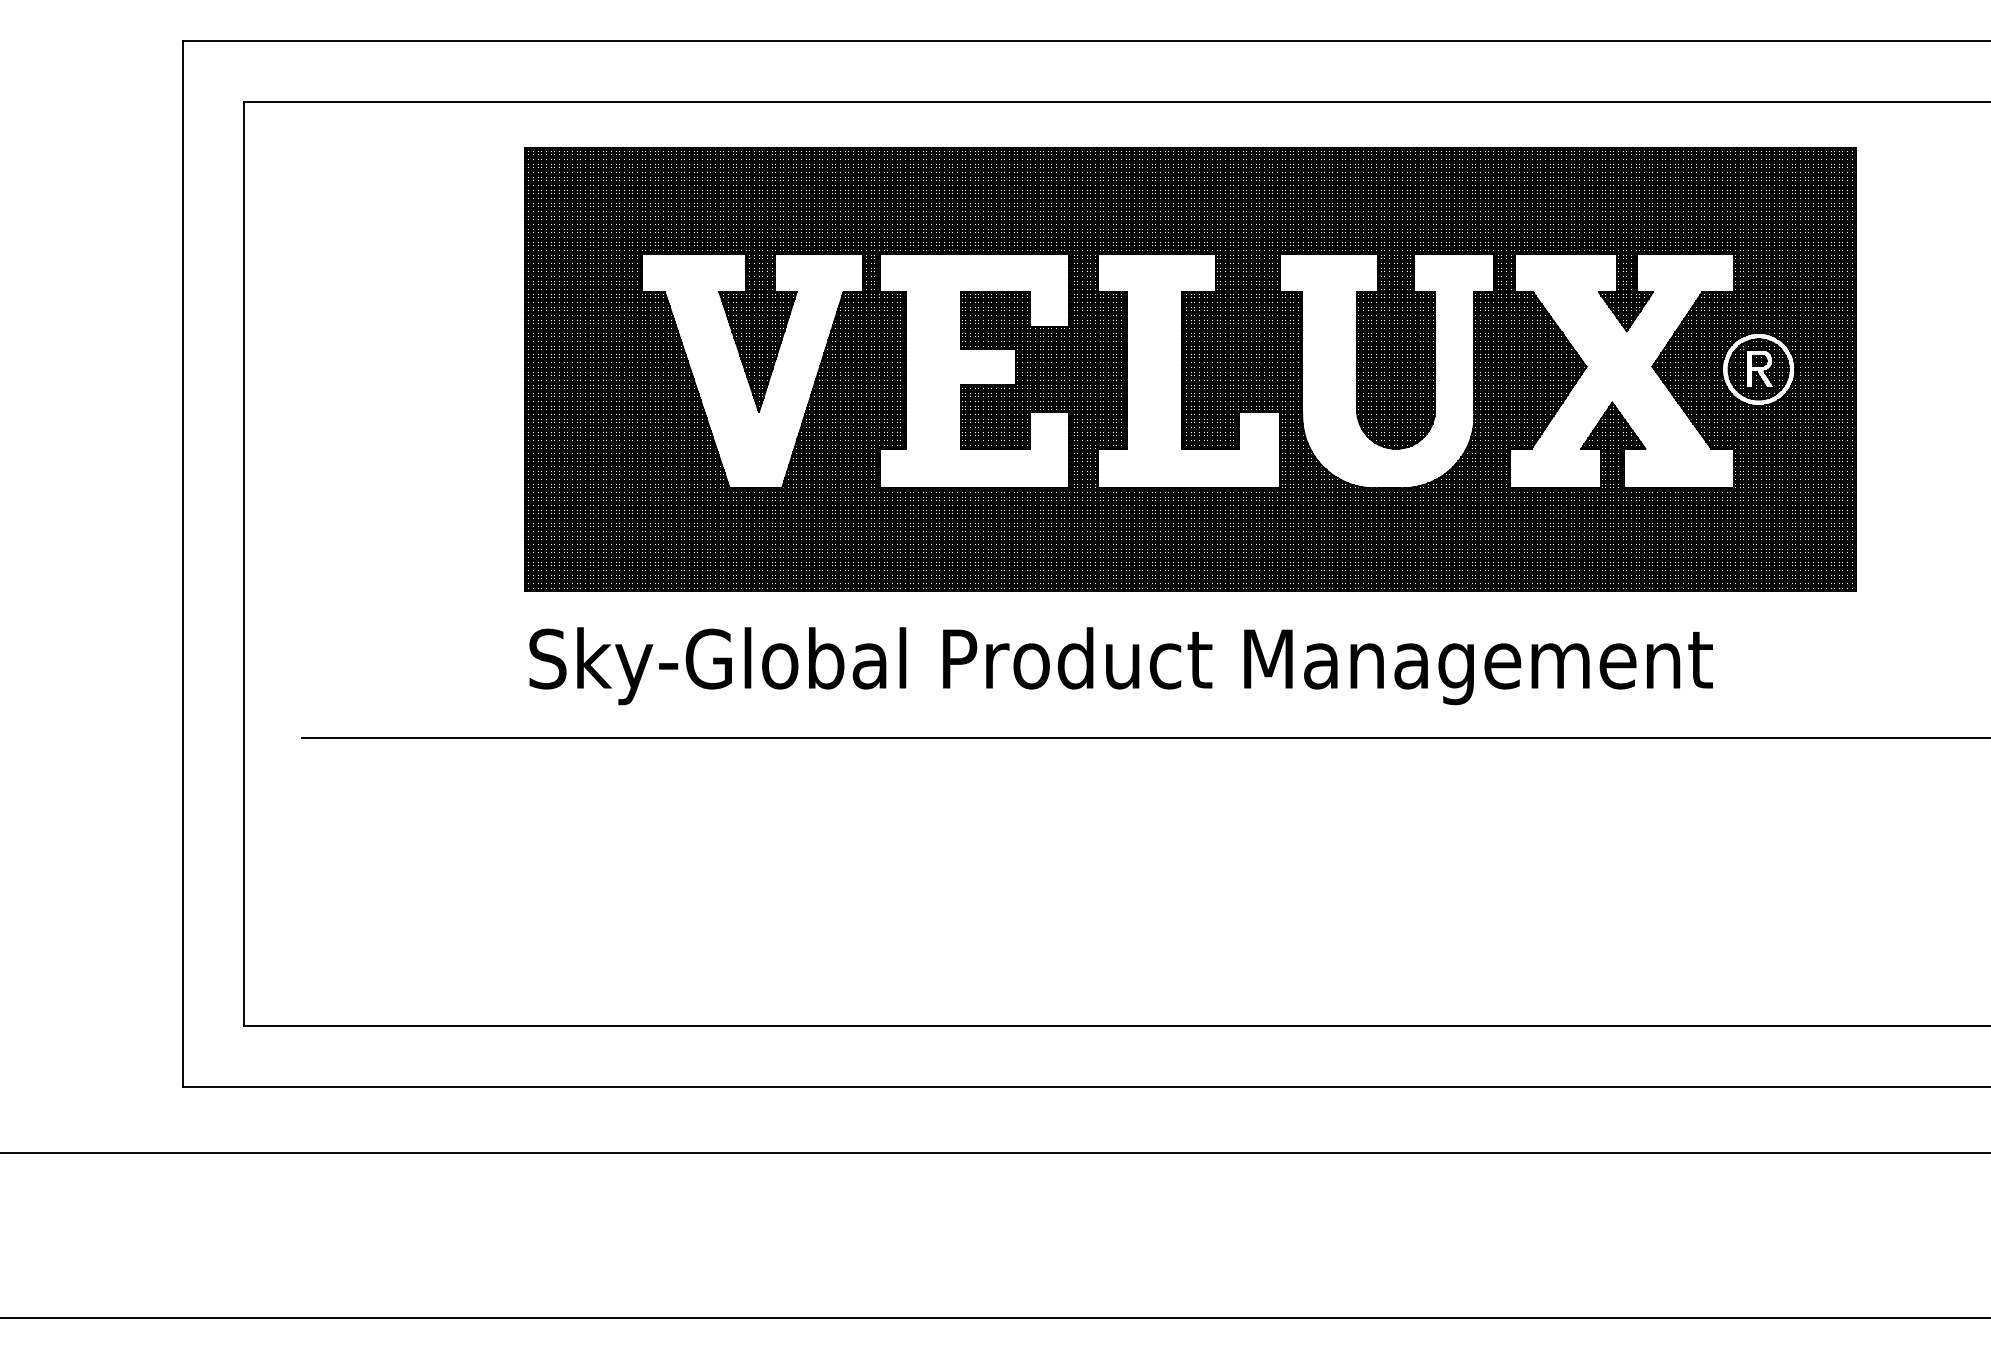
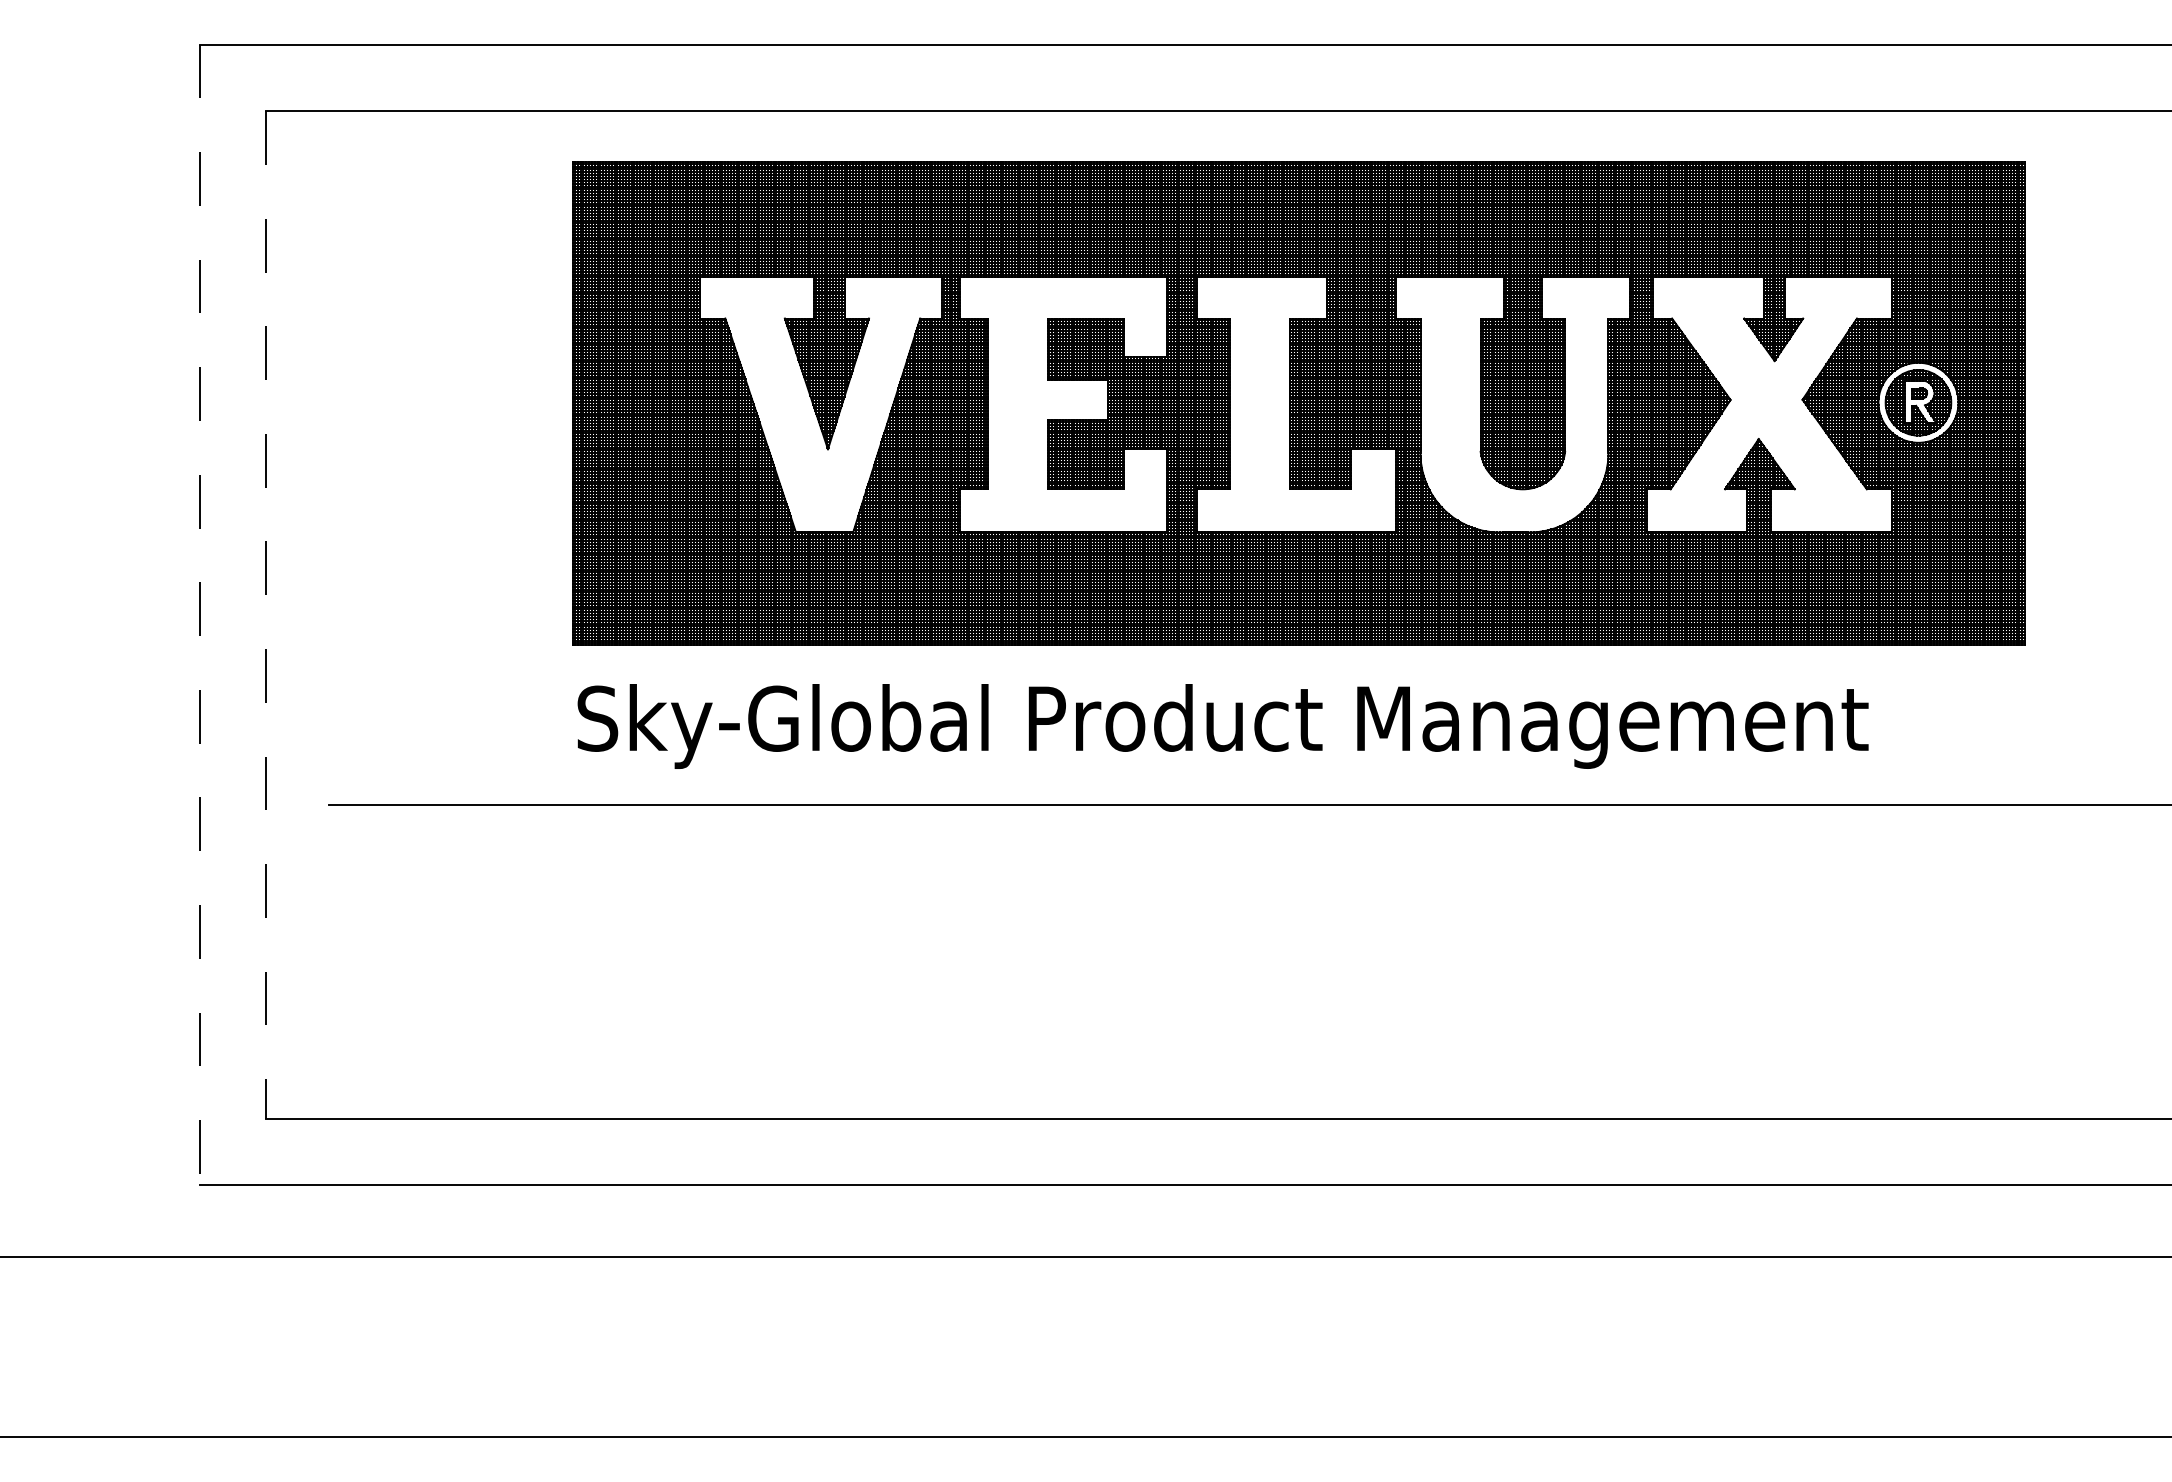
line: (244, 563) -> (266, 614), solid -> dashed
line: (182, 564) -> (199, 615), solid -> dashed

